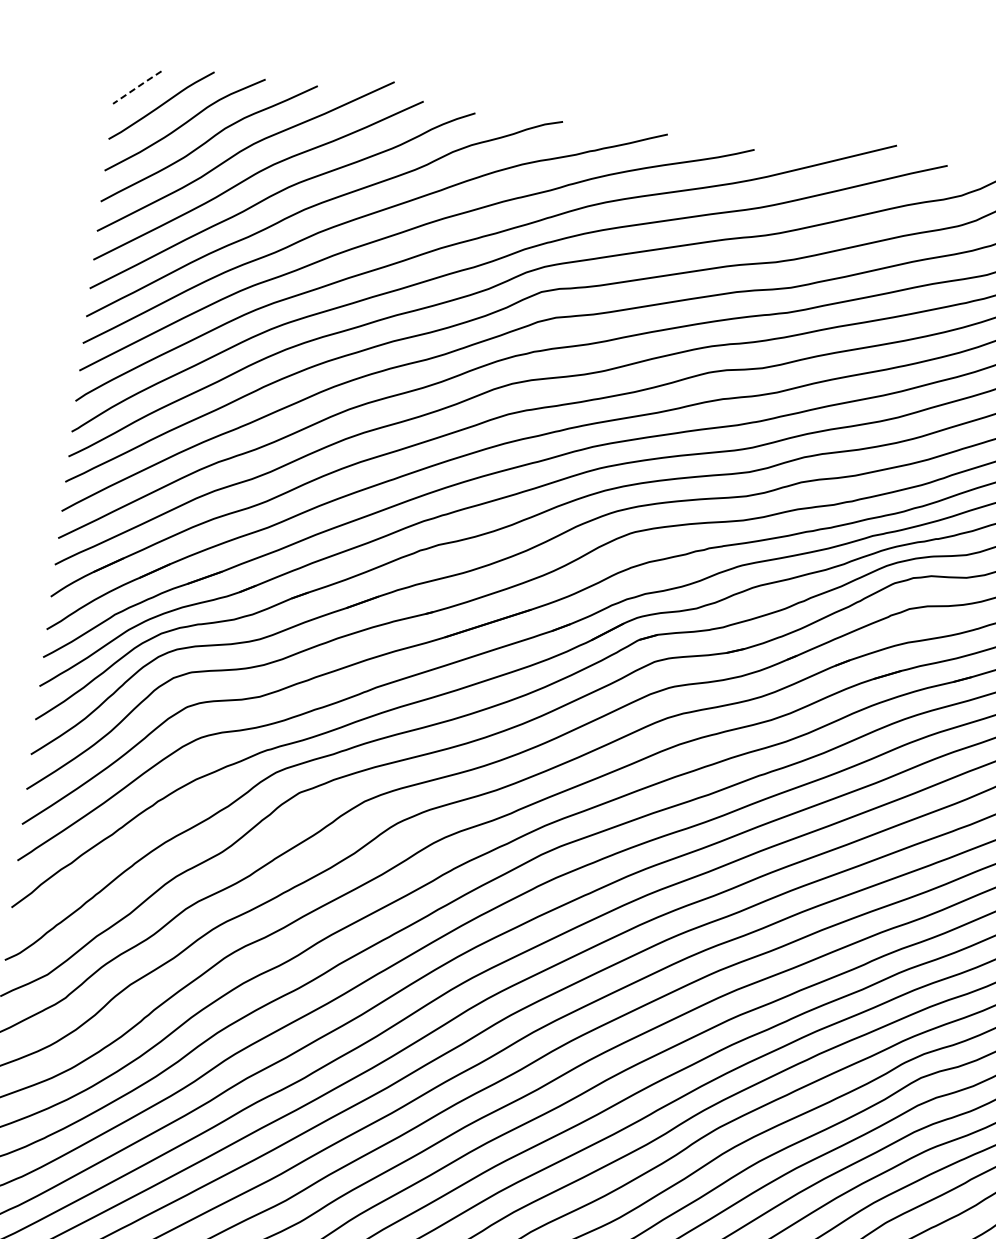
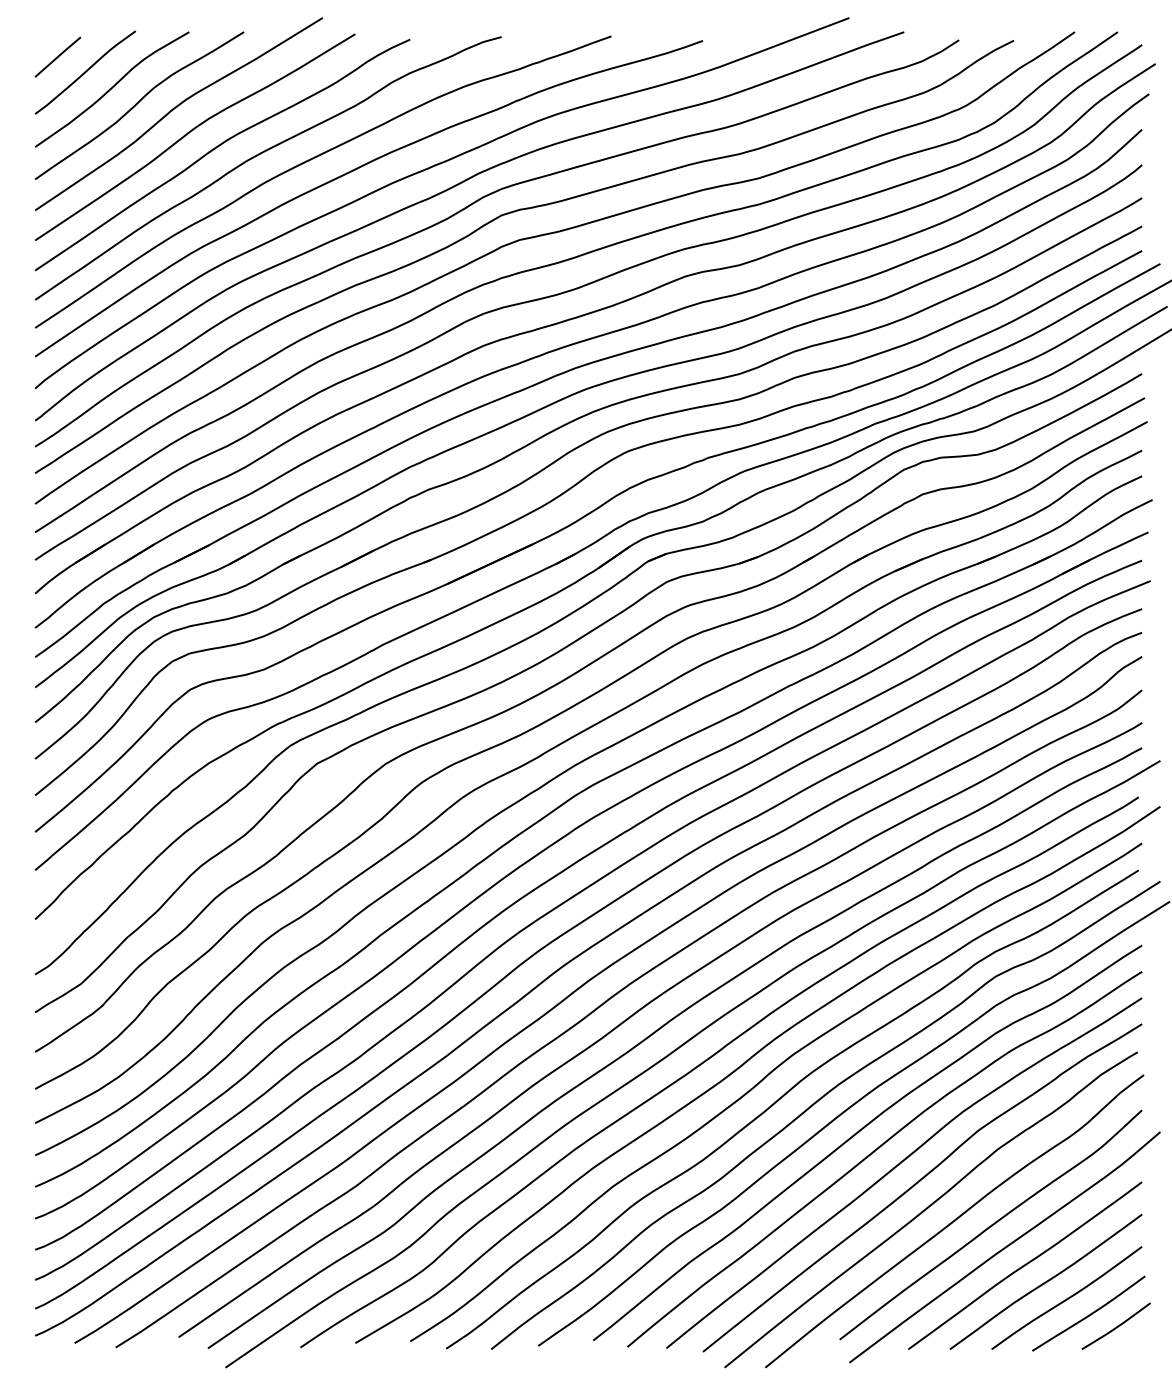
line: (137, 87) -> (58, 56), dashed -> solid

